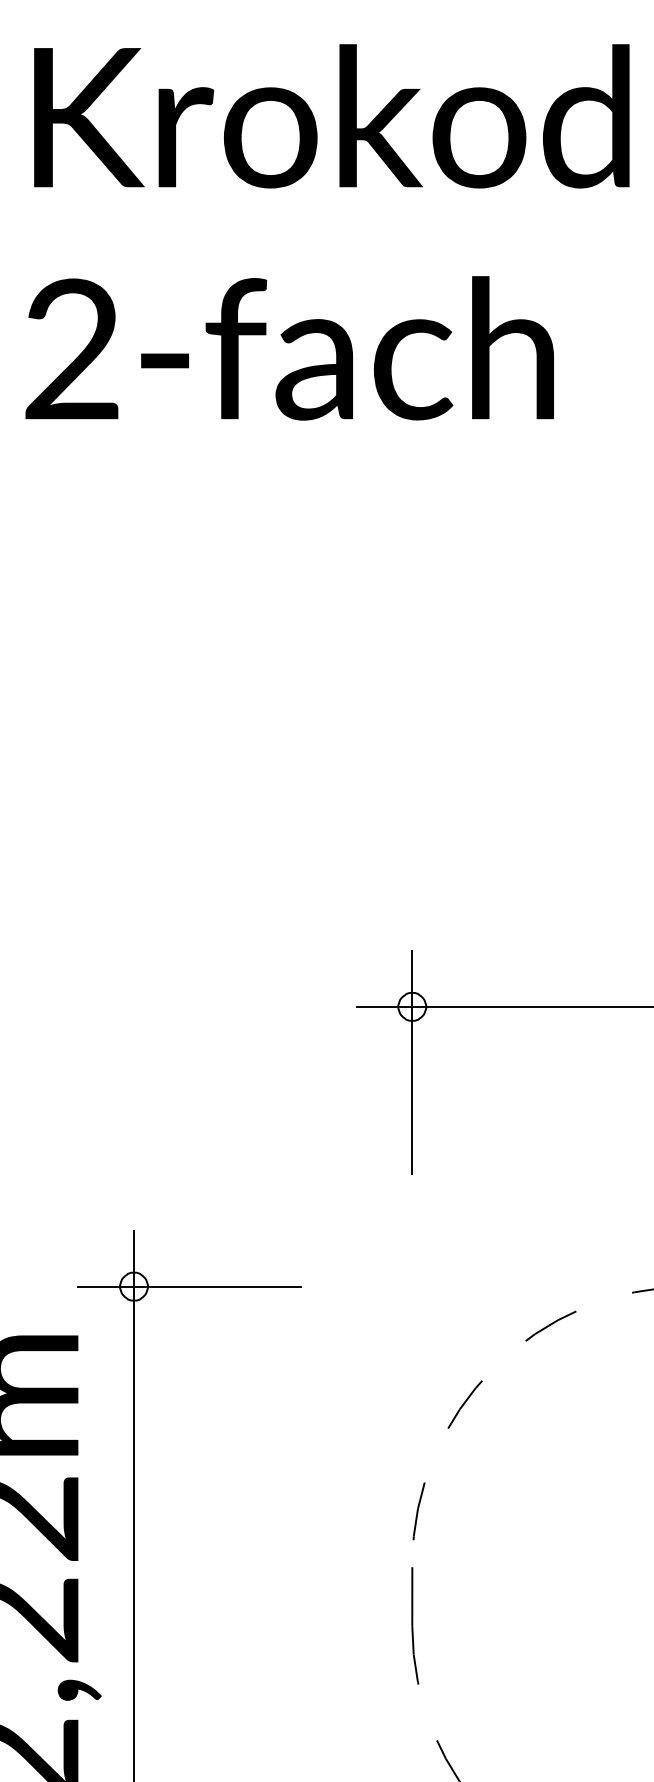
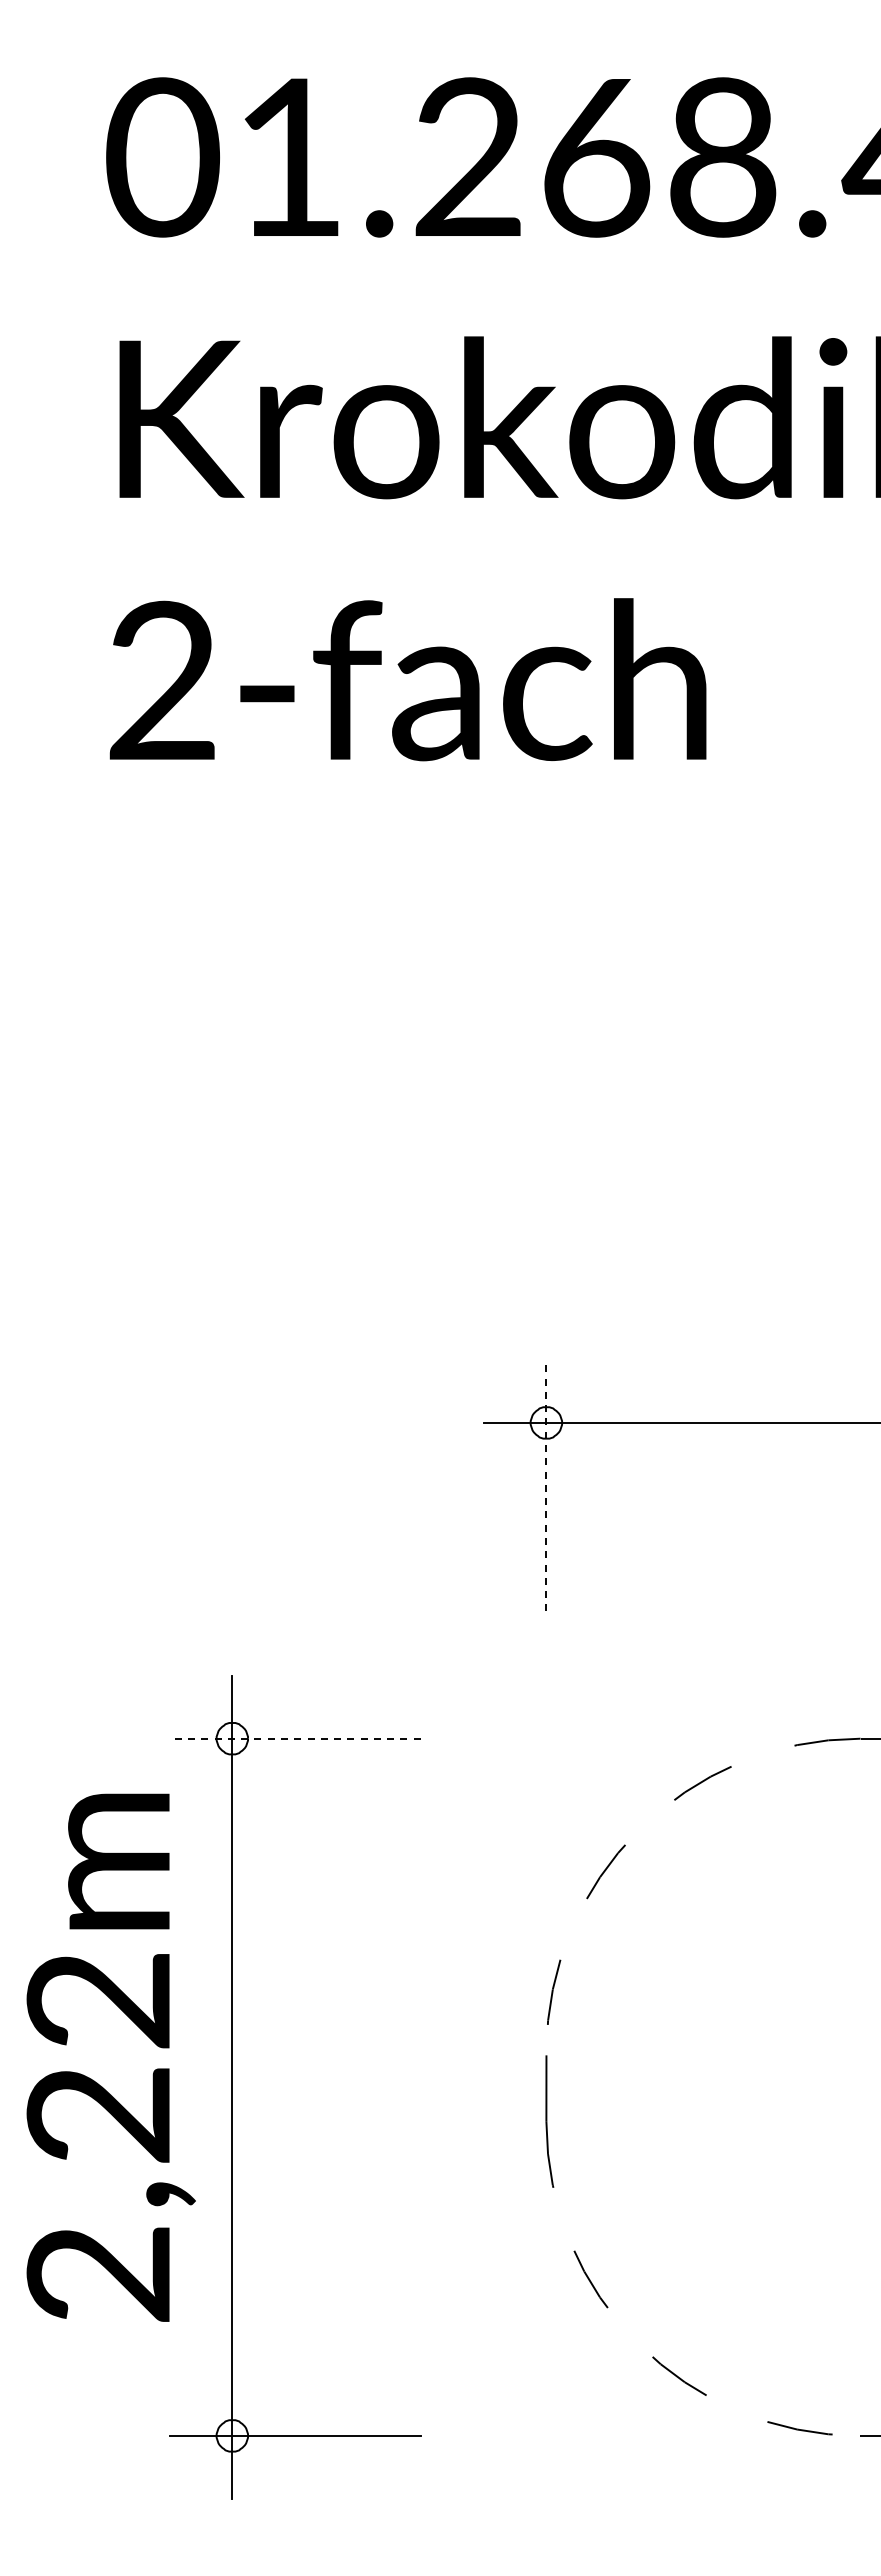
line: (412, 1062) -> (546, 1485), solid -> dashed
line: (189, 1286) -> (295, 1738), solid -> dashed

